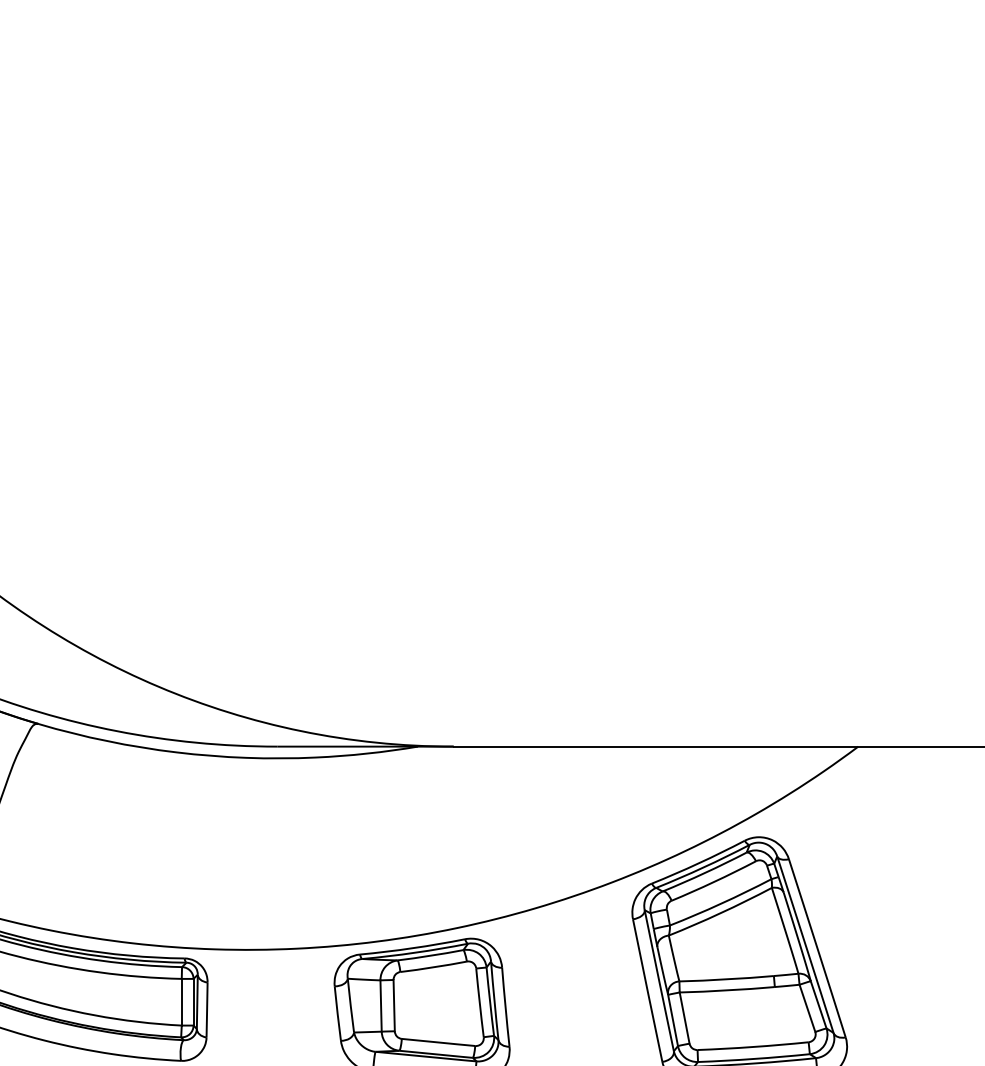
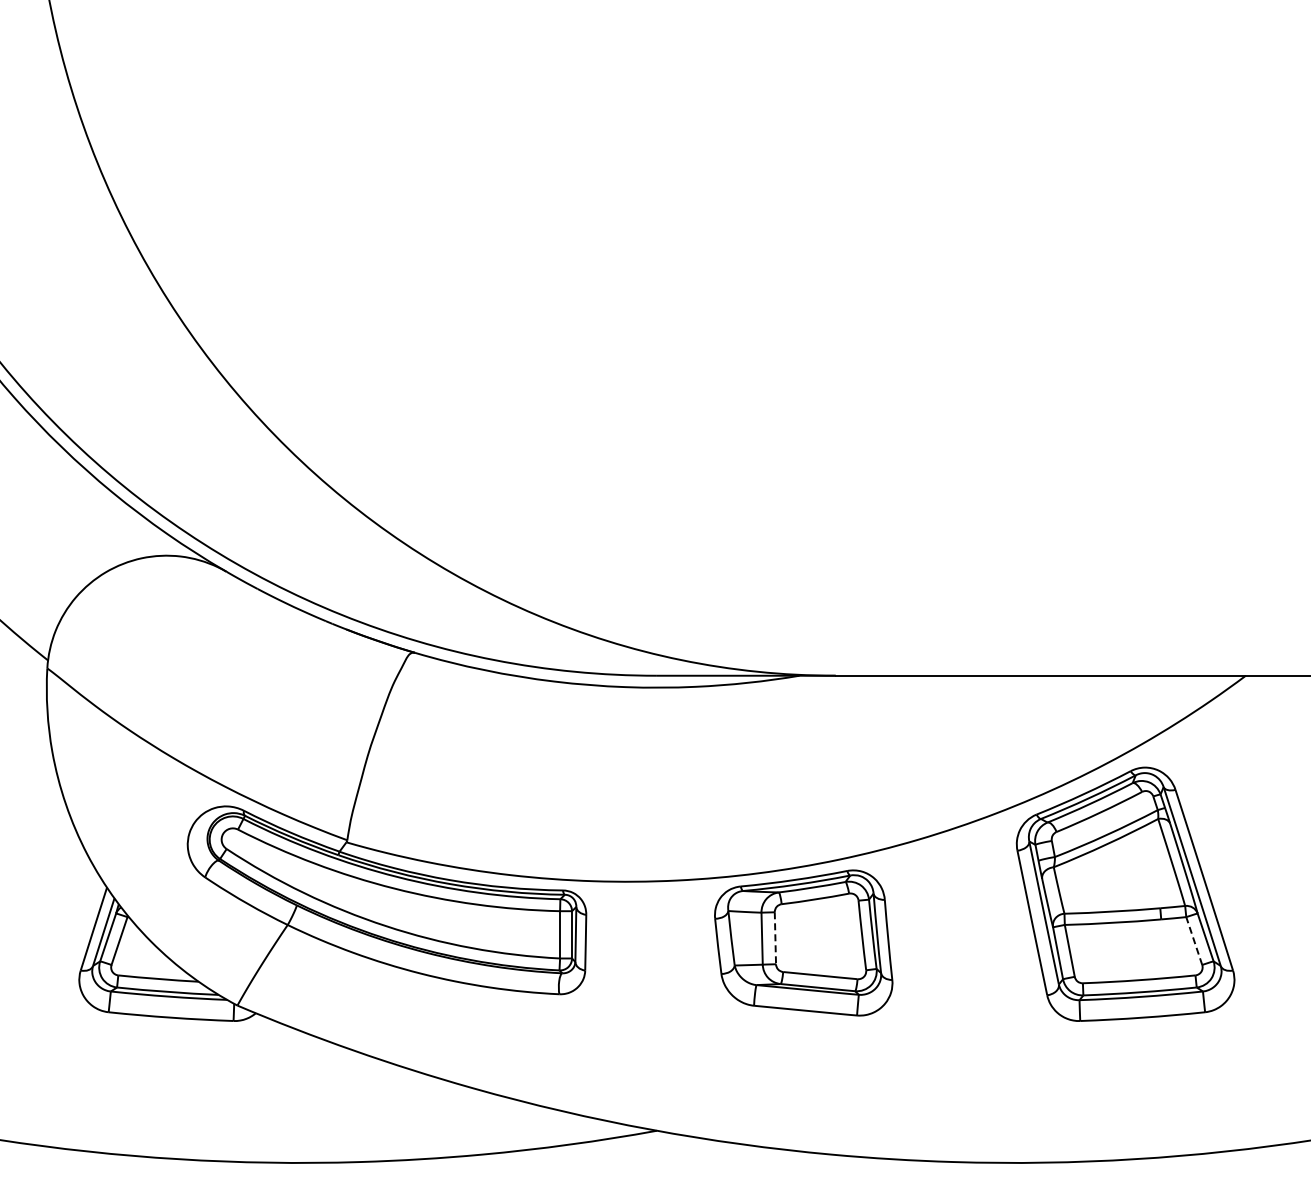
line: (394, 1005) -> (775, 938), solid -> dashed
line: (807, 1007) -> (1194, 940), solid -> dashed

